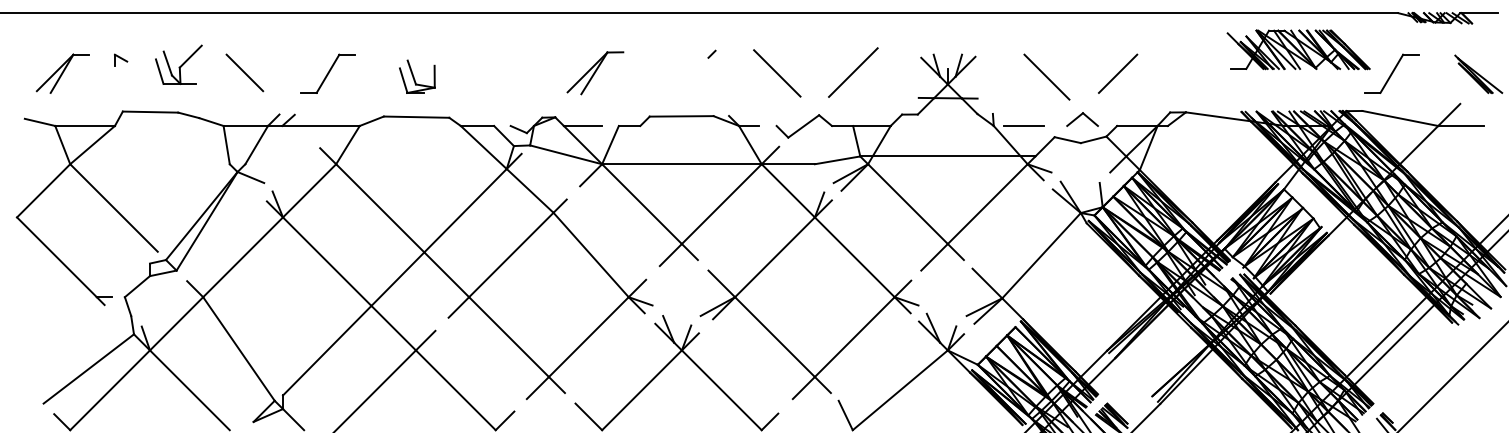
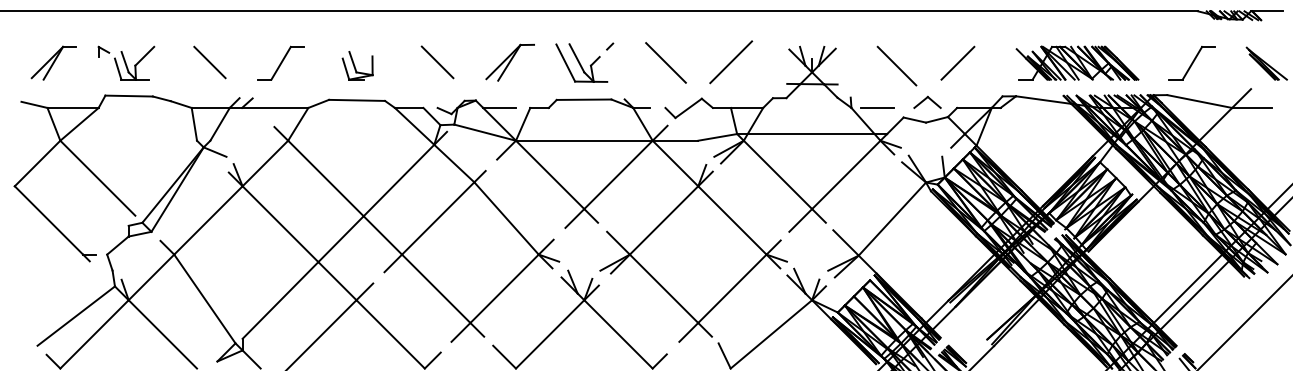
part: (1298, 49) -> (1077, 63), moved
part: (178, 64) -> (134, 63), moved
line: (510, 72) -> (437, 62), added
part: (678, 73) -> (581, 63), added

